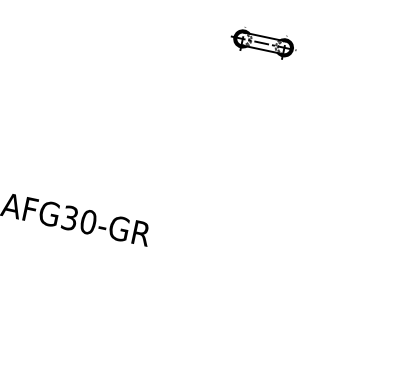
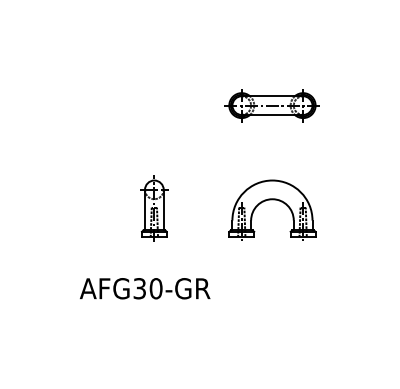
part: (262, 42) -> (271, 105), size x1.67
part: (105, 131) -> (154, 208), added
part: (241, 150) -> (272, 200), added

